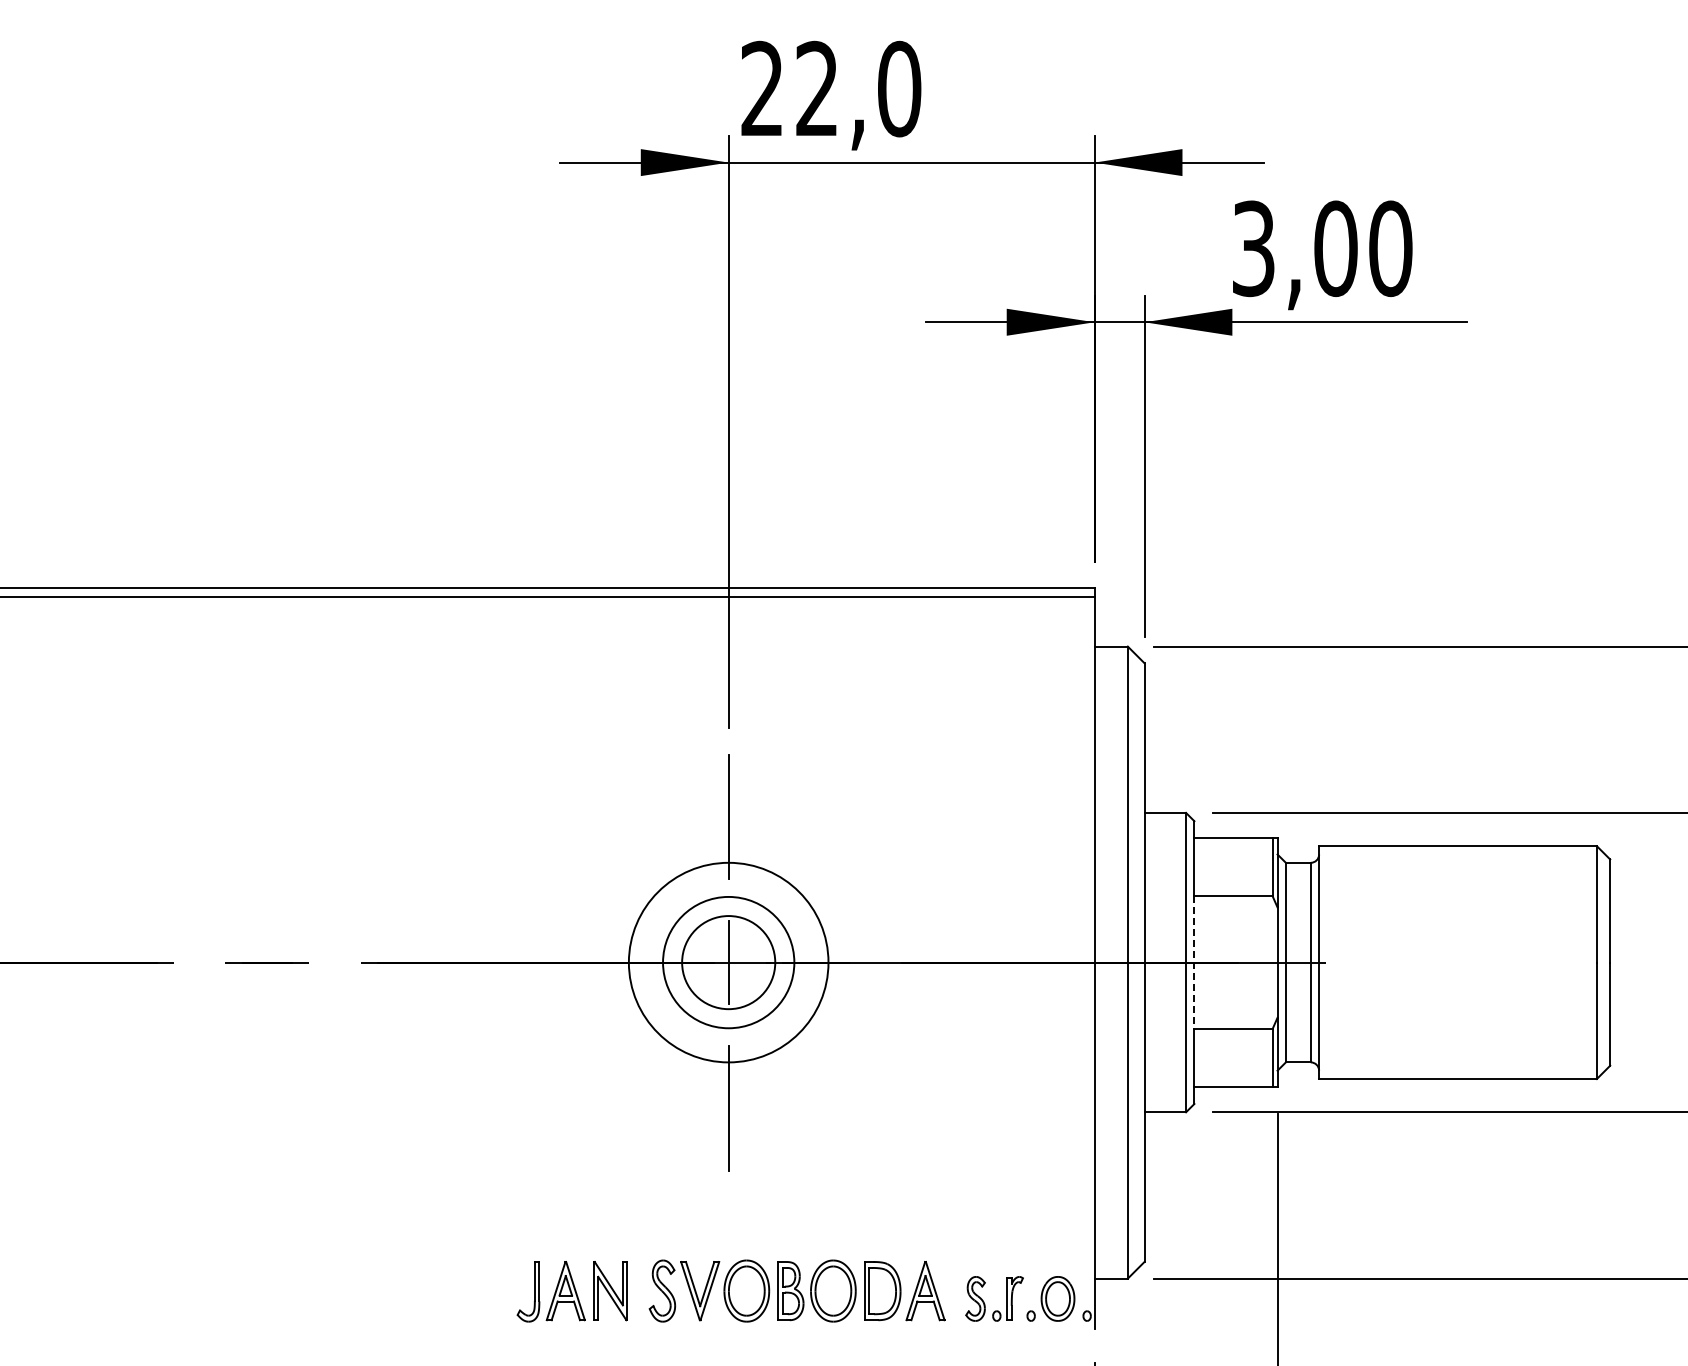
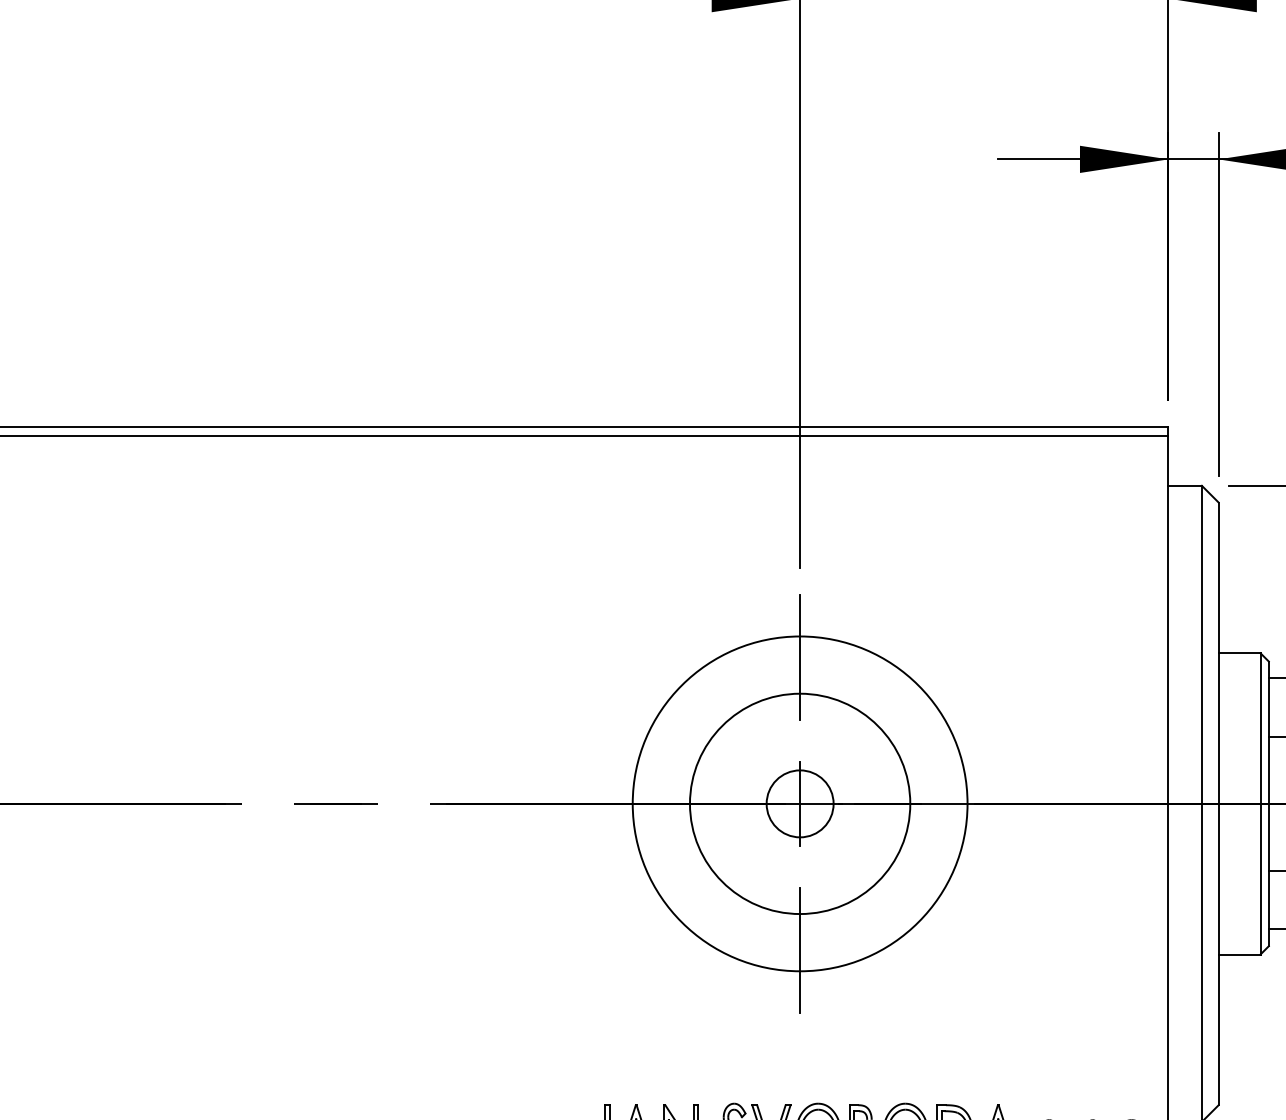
circle: (728, 962) -> (799, 803), size x0.71
circle: (728, 962) -> (799, 803), size x1.67
circle: (728, 962) -> (799, 803), size x1.67
line: (1194, 962) -> (1268, 803), dashed -> solid

